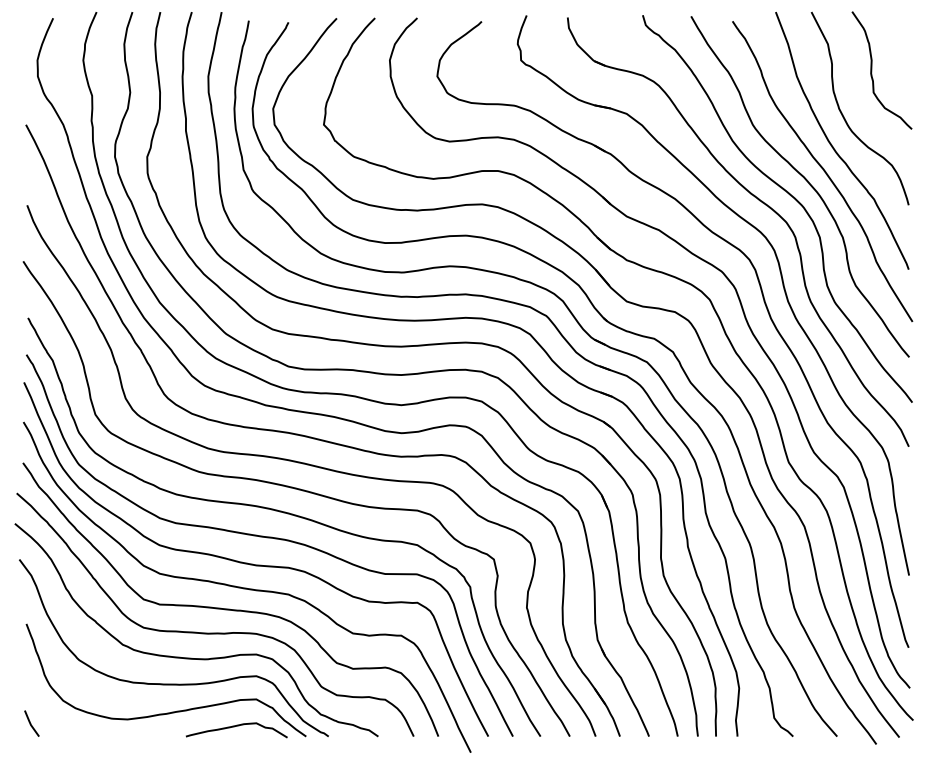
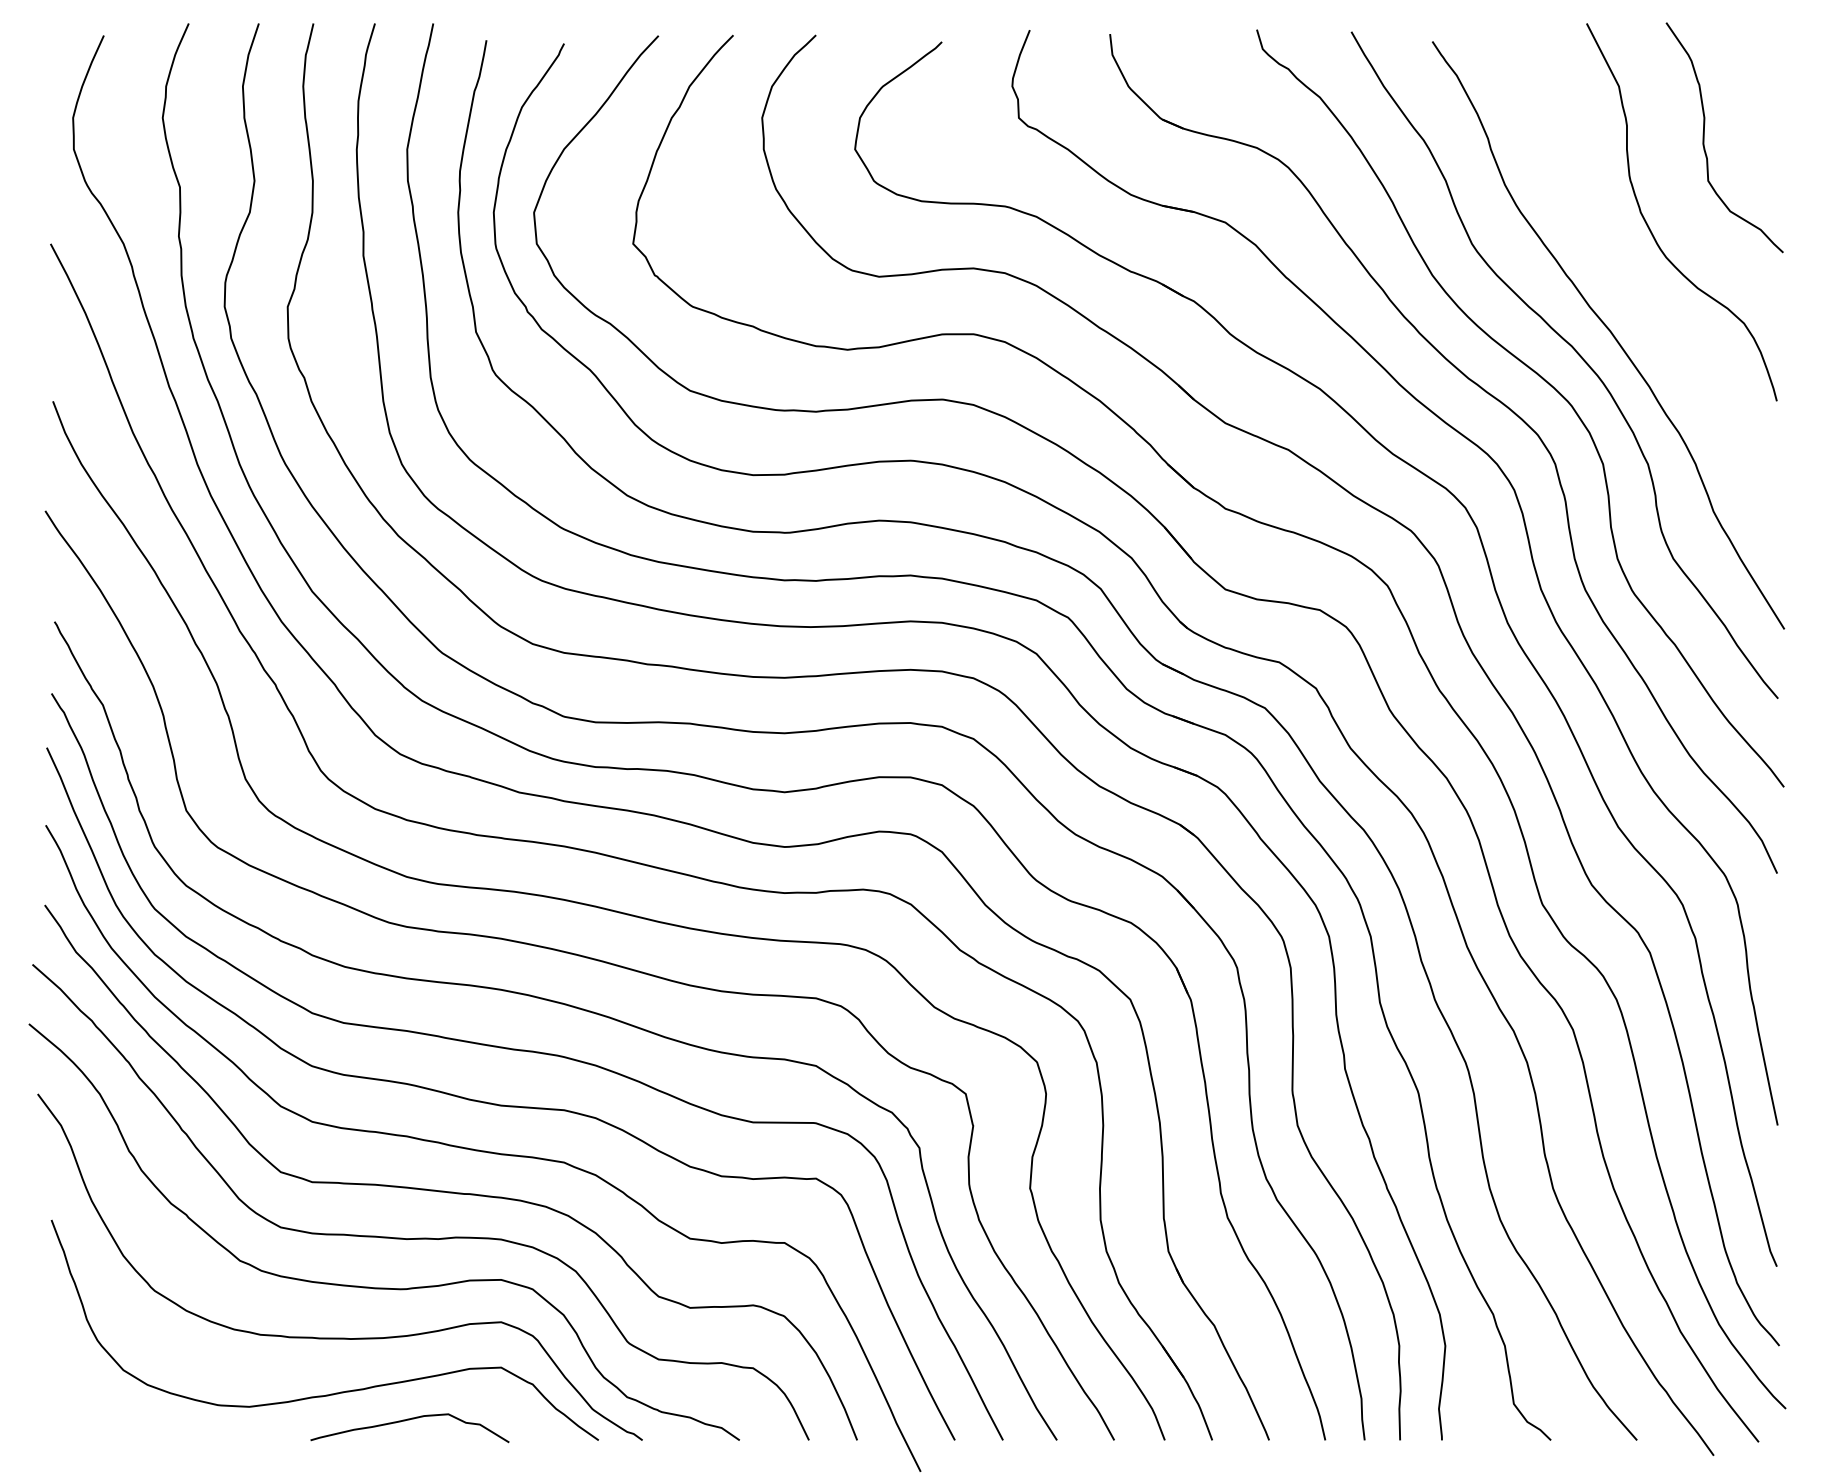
curve: (833, 146) -> (1629, 286), removed
line: (31, 723) -> (61, 1414), removed
curve: (234, 727) -> (405, 1422), moved

